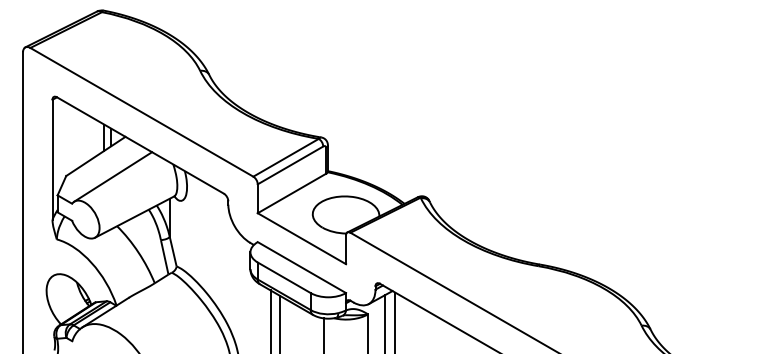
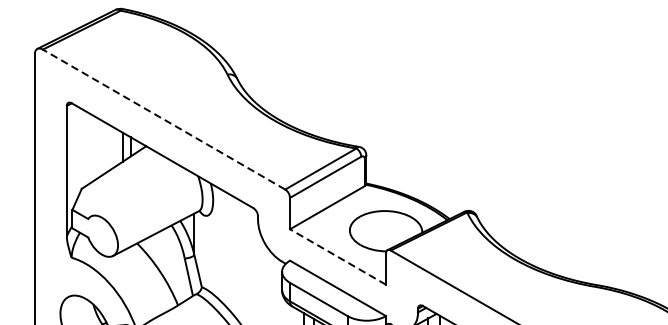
line: (141, 112) -> (163, 119), solid -> dashed
line: (113, 176) -> (133, 189), removed
line: (301, 238) -> (337, 256), solid -> dashed

